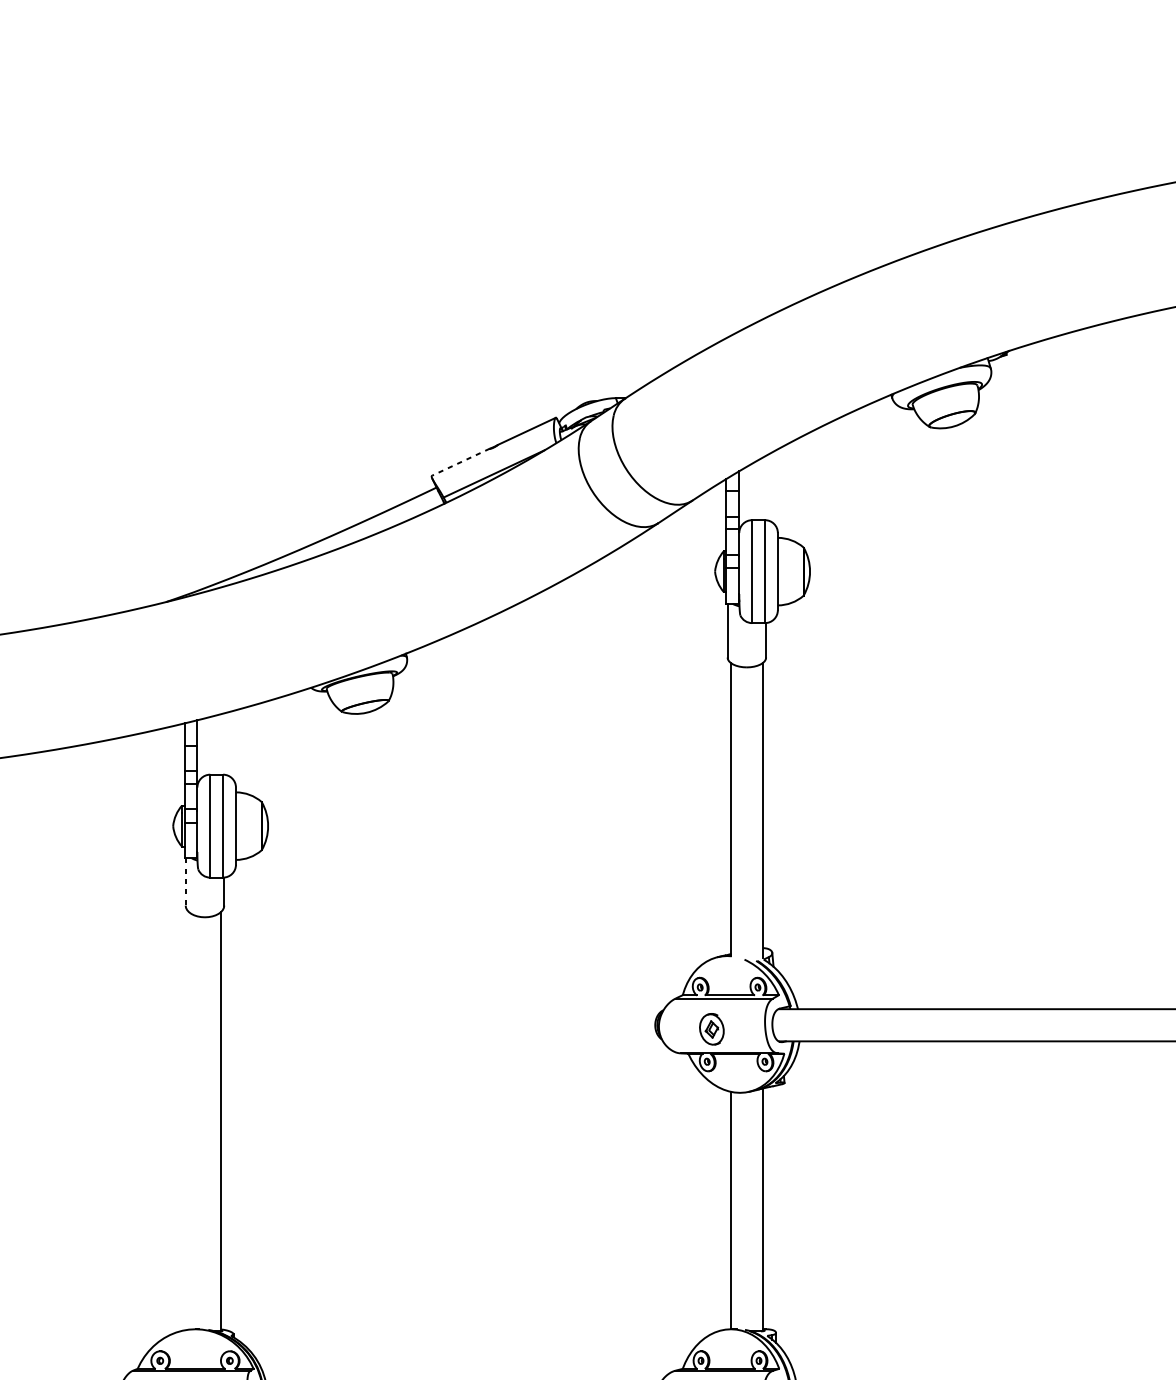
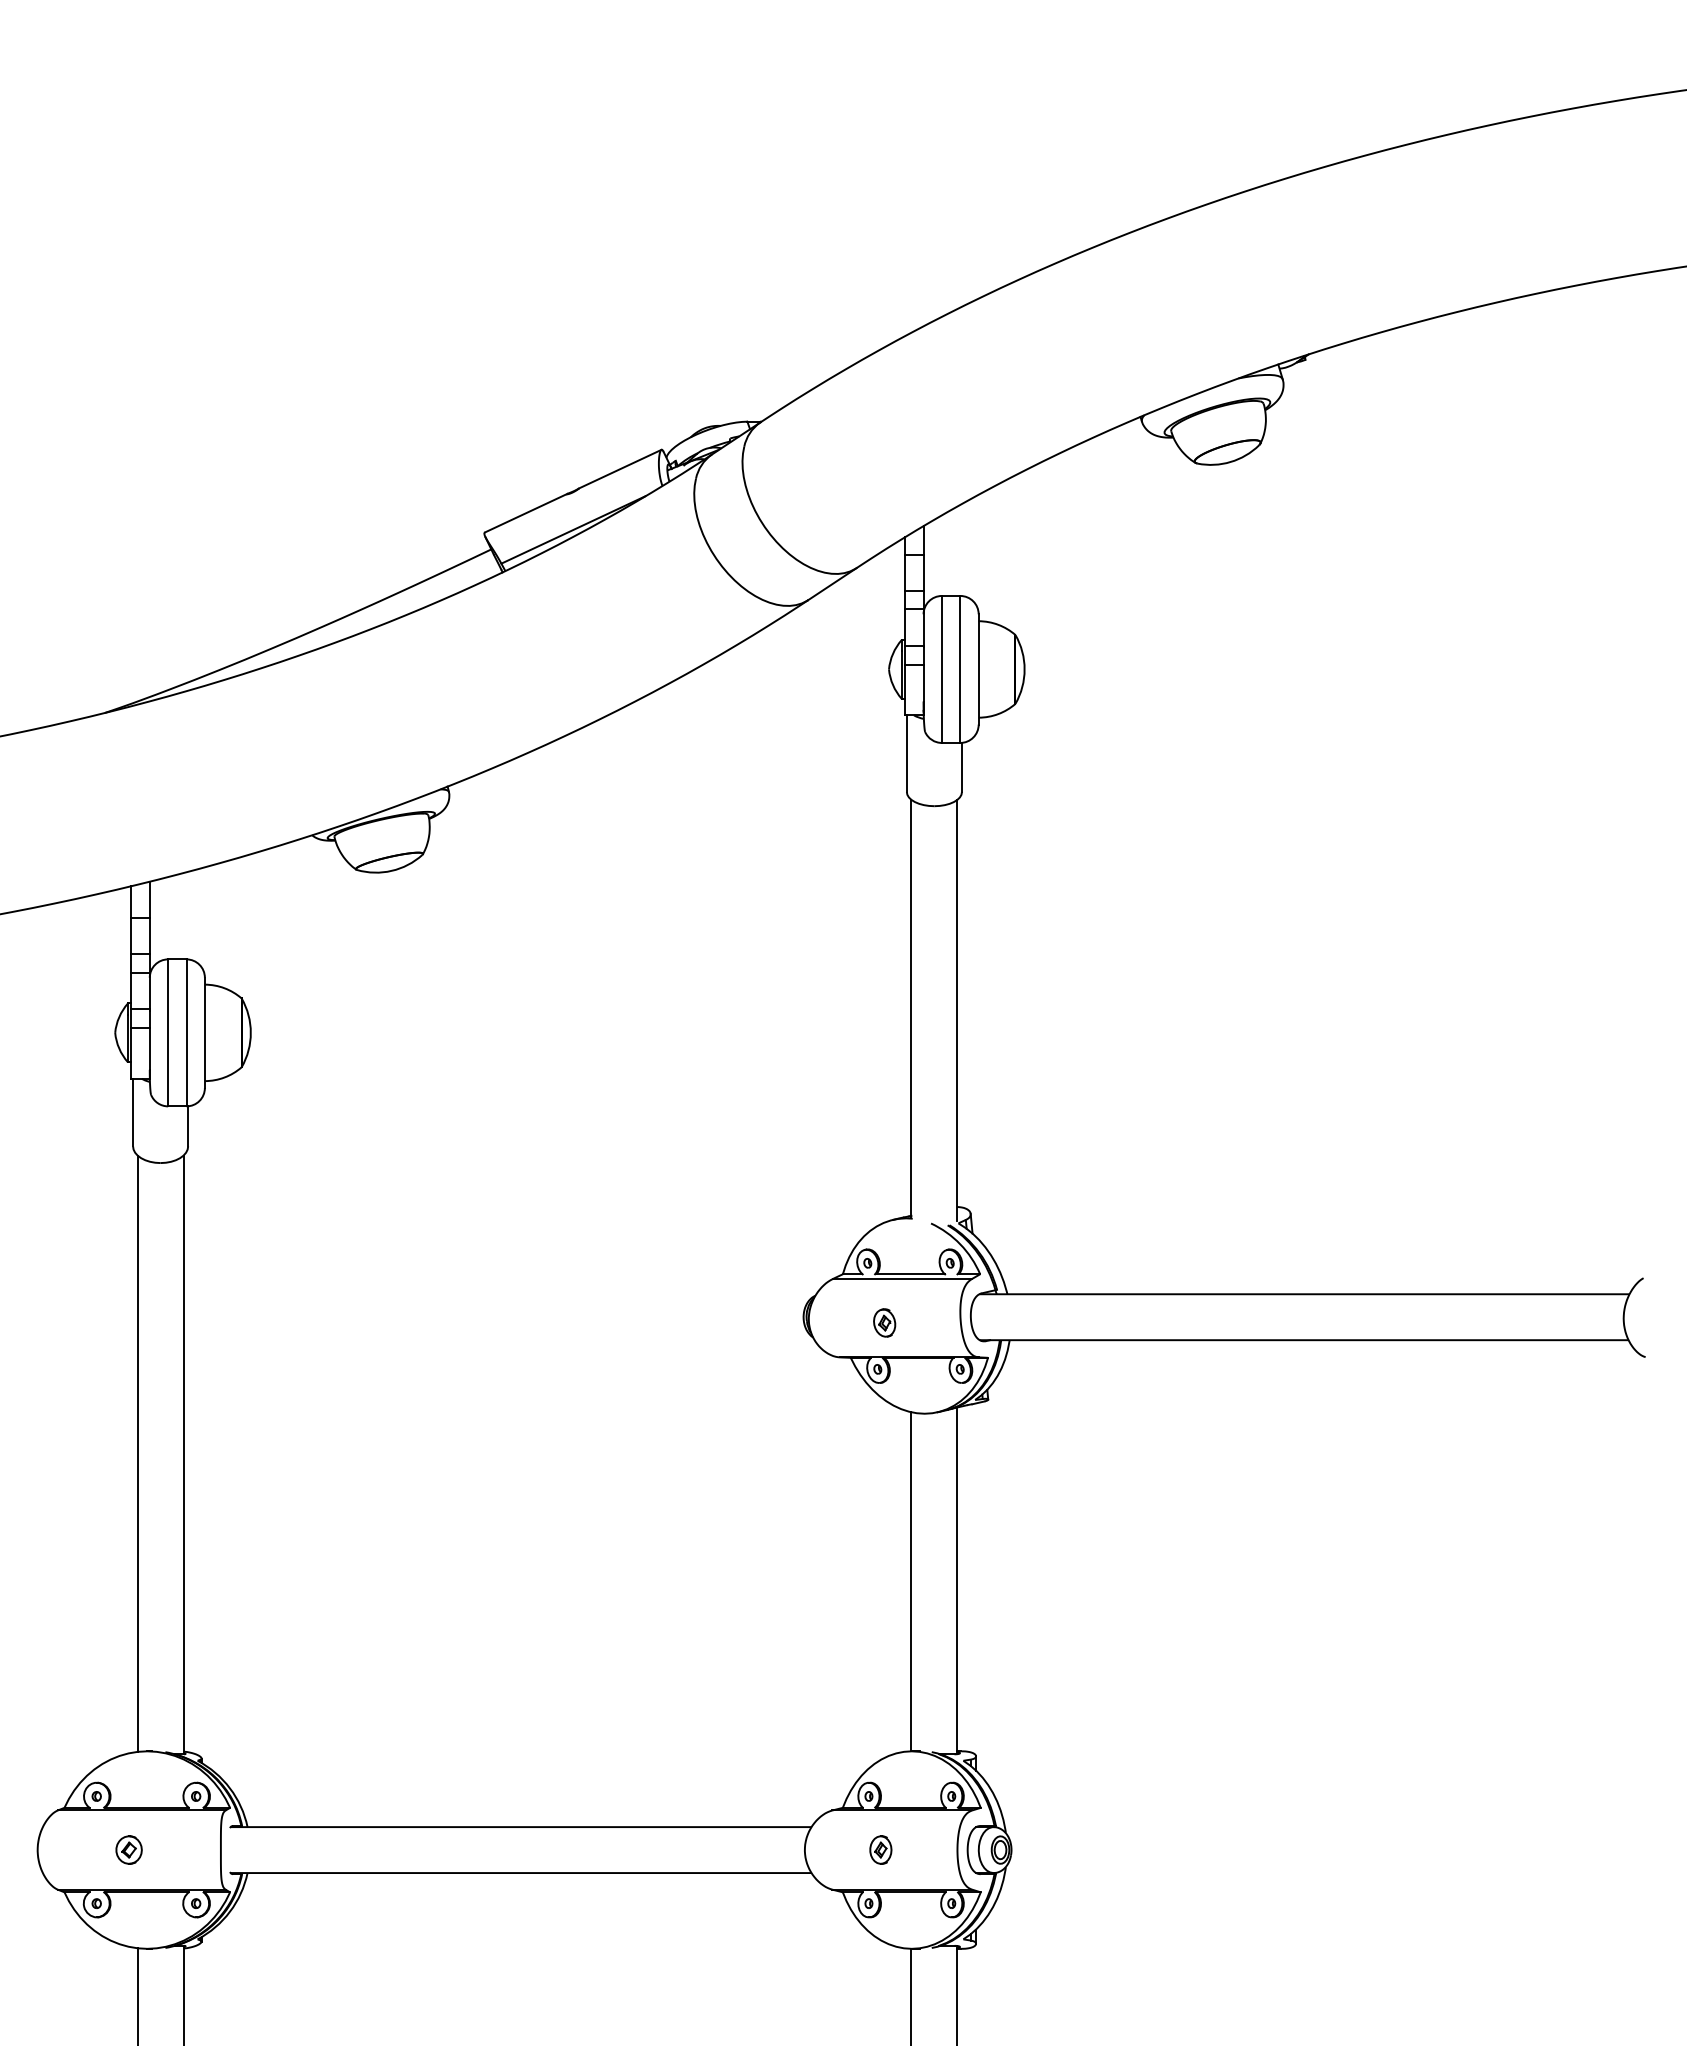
line: (460, 462) -> (525, 513), dashed -> solid
line: (185, 881) -> (133, 1112), dashed -> solid
part: (711, 1028) -> (884, 1322), size x0.62
line: (188, 1120) -> (137, 1453), added

